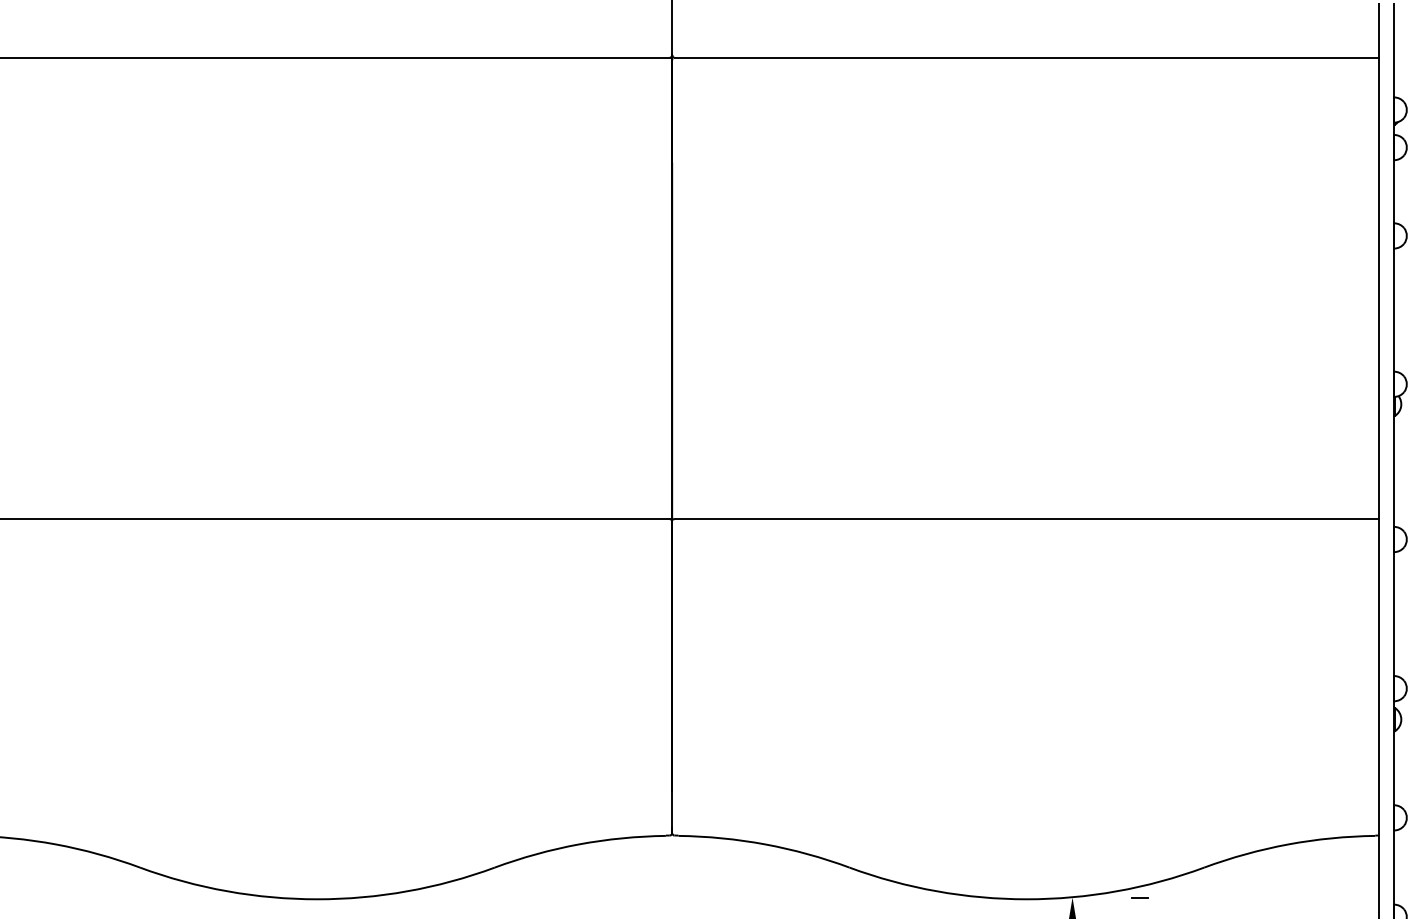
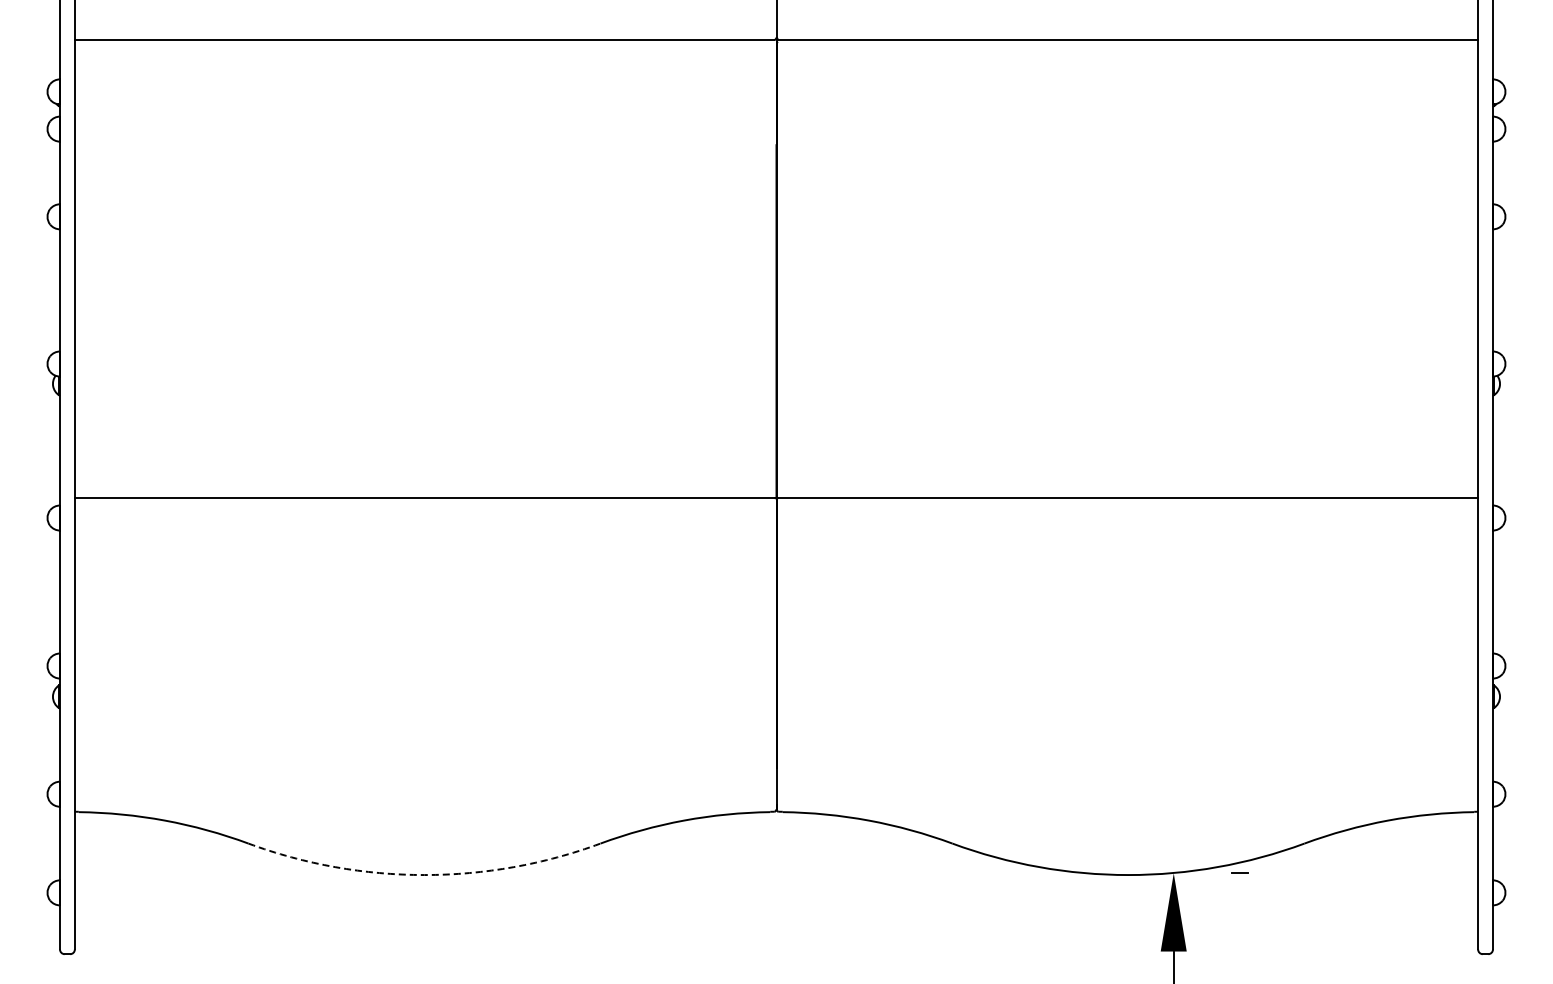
line: (317, 899) -> (424, 875), solid -> dashed

